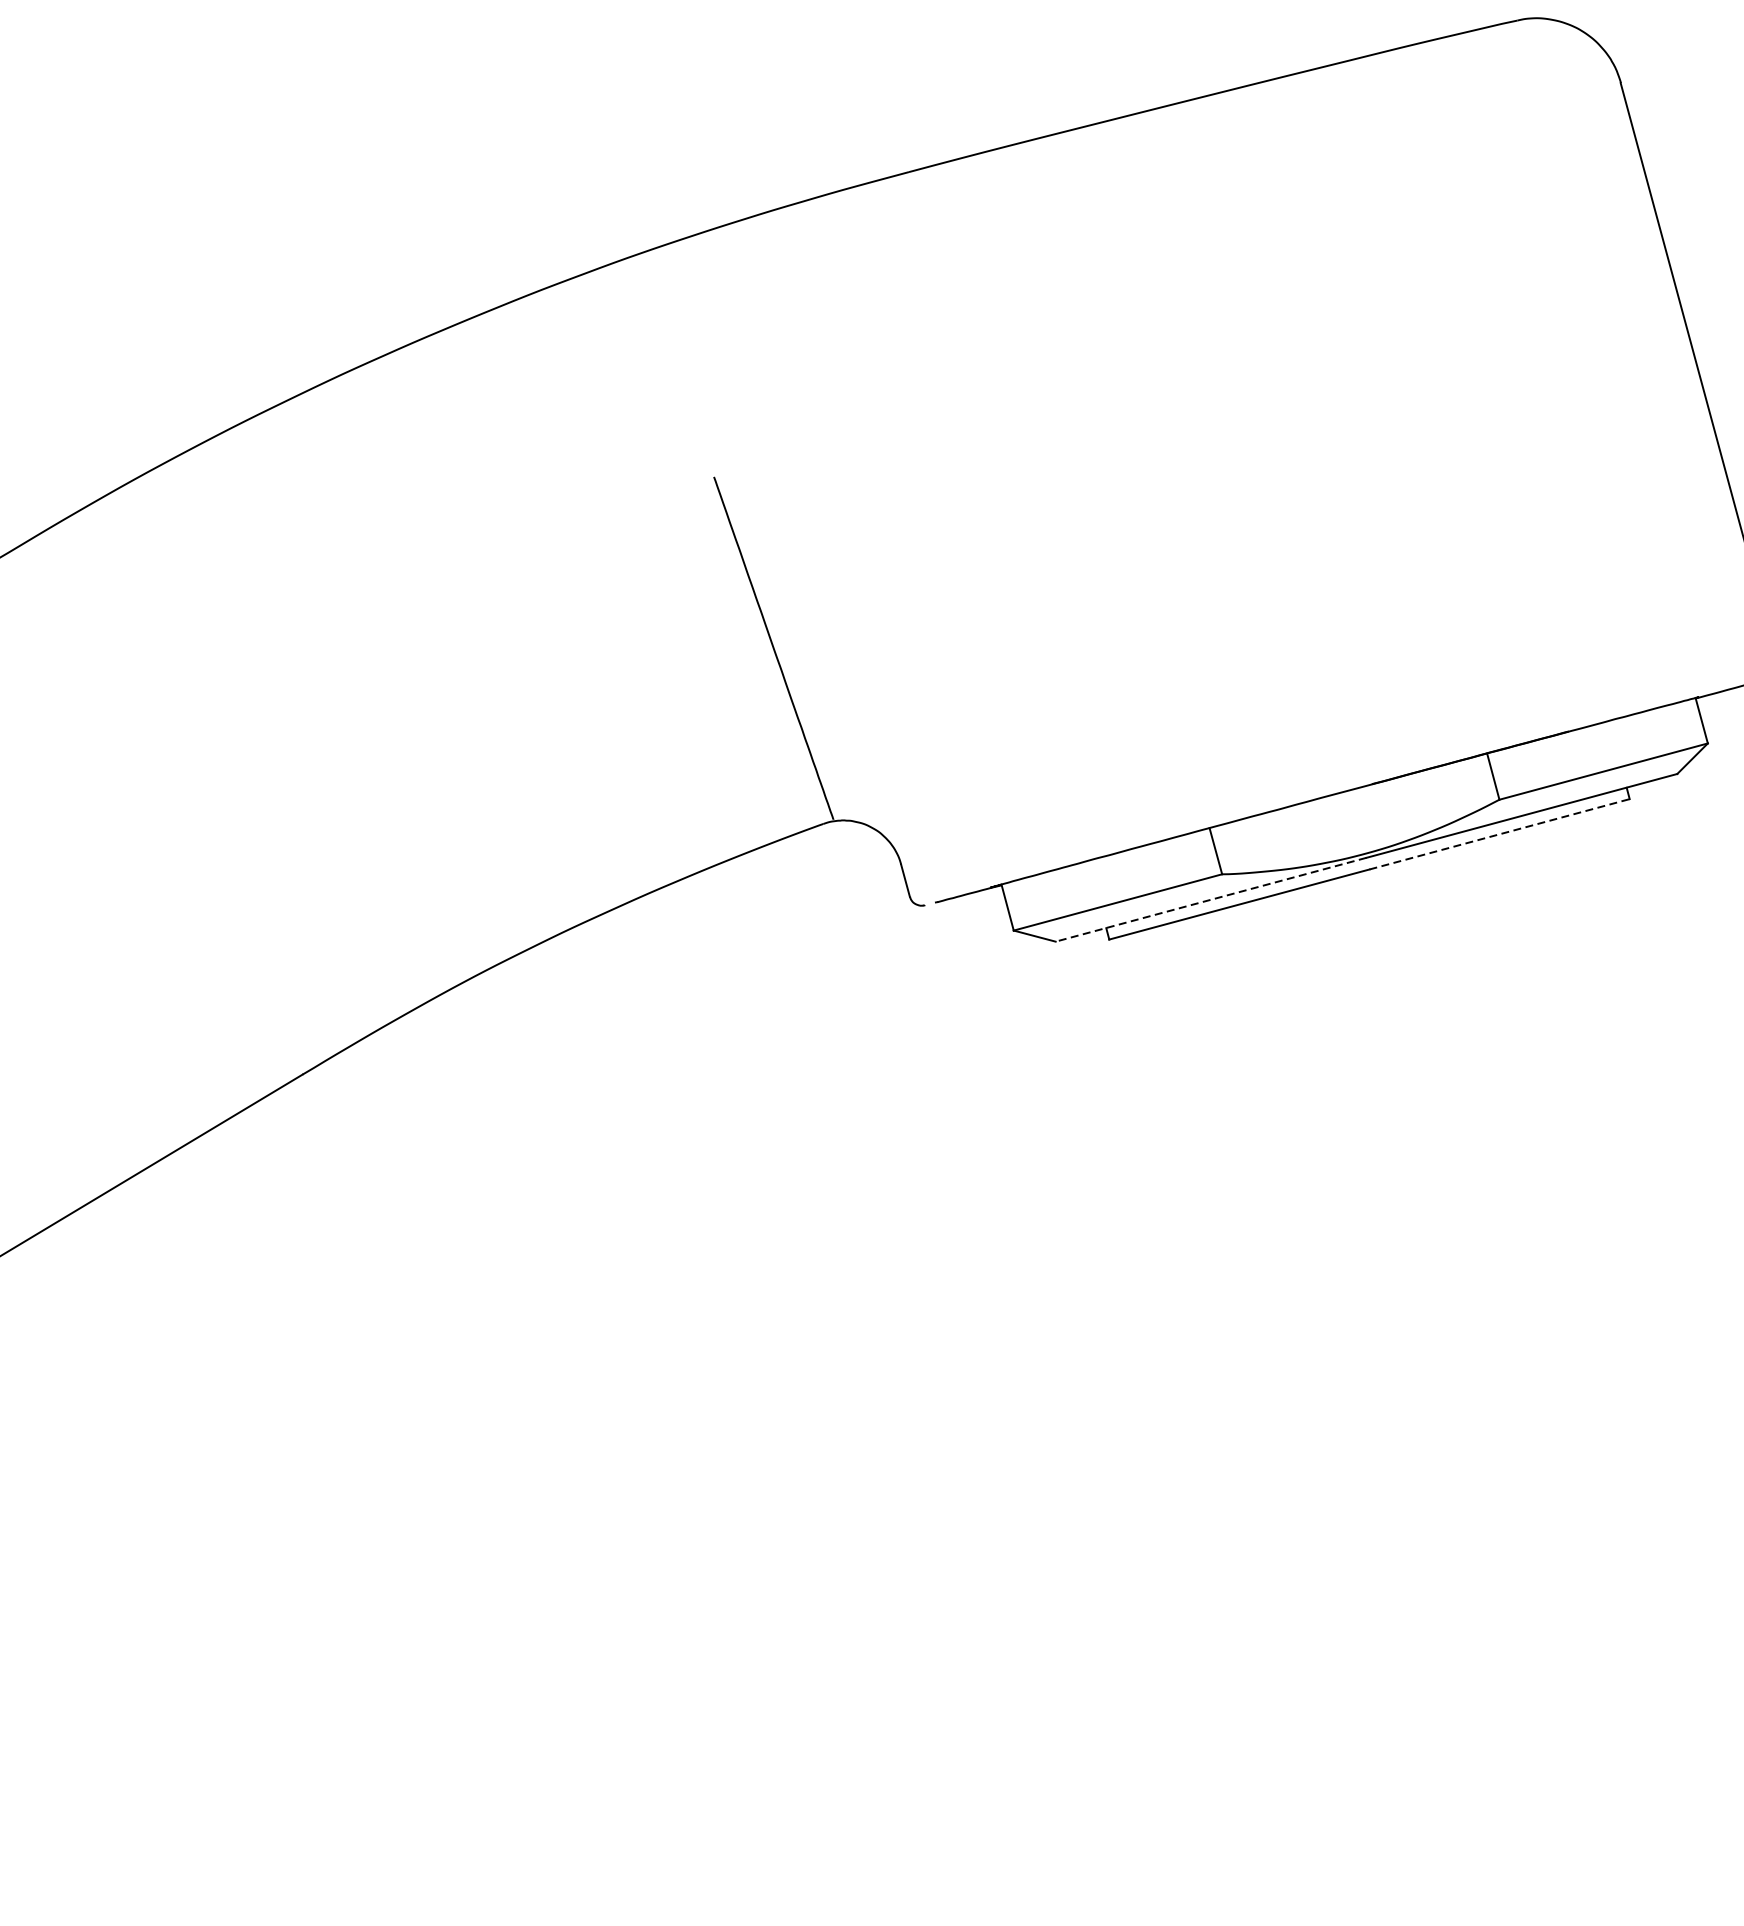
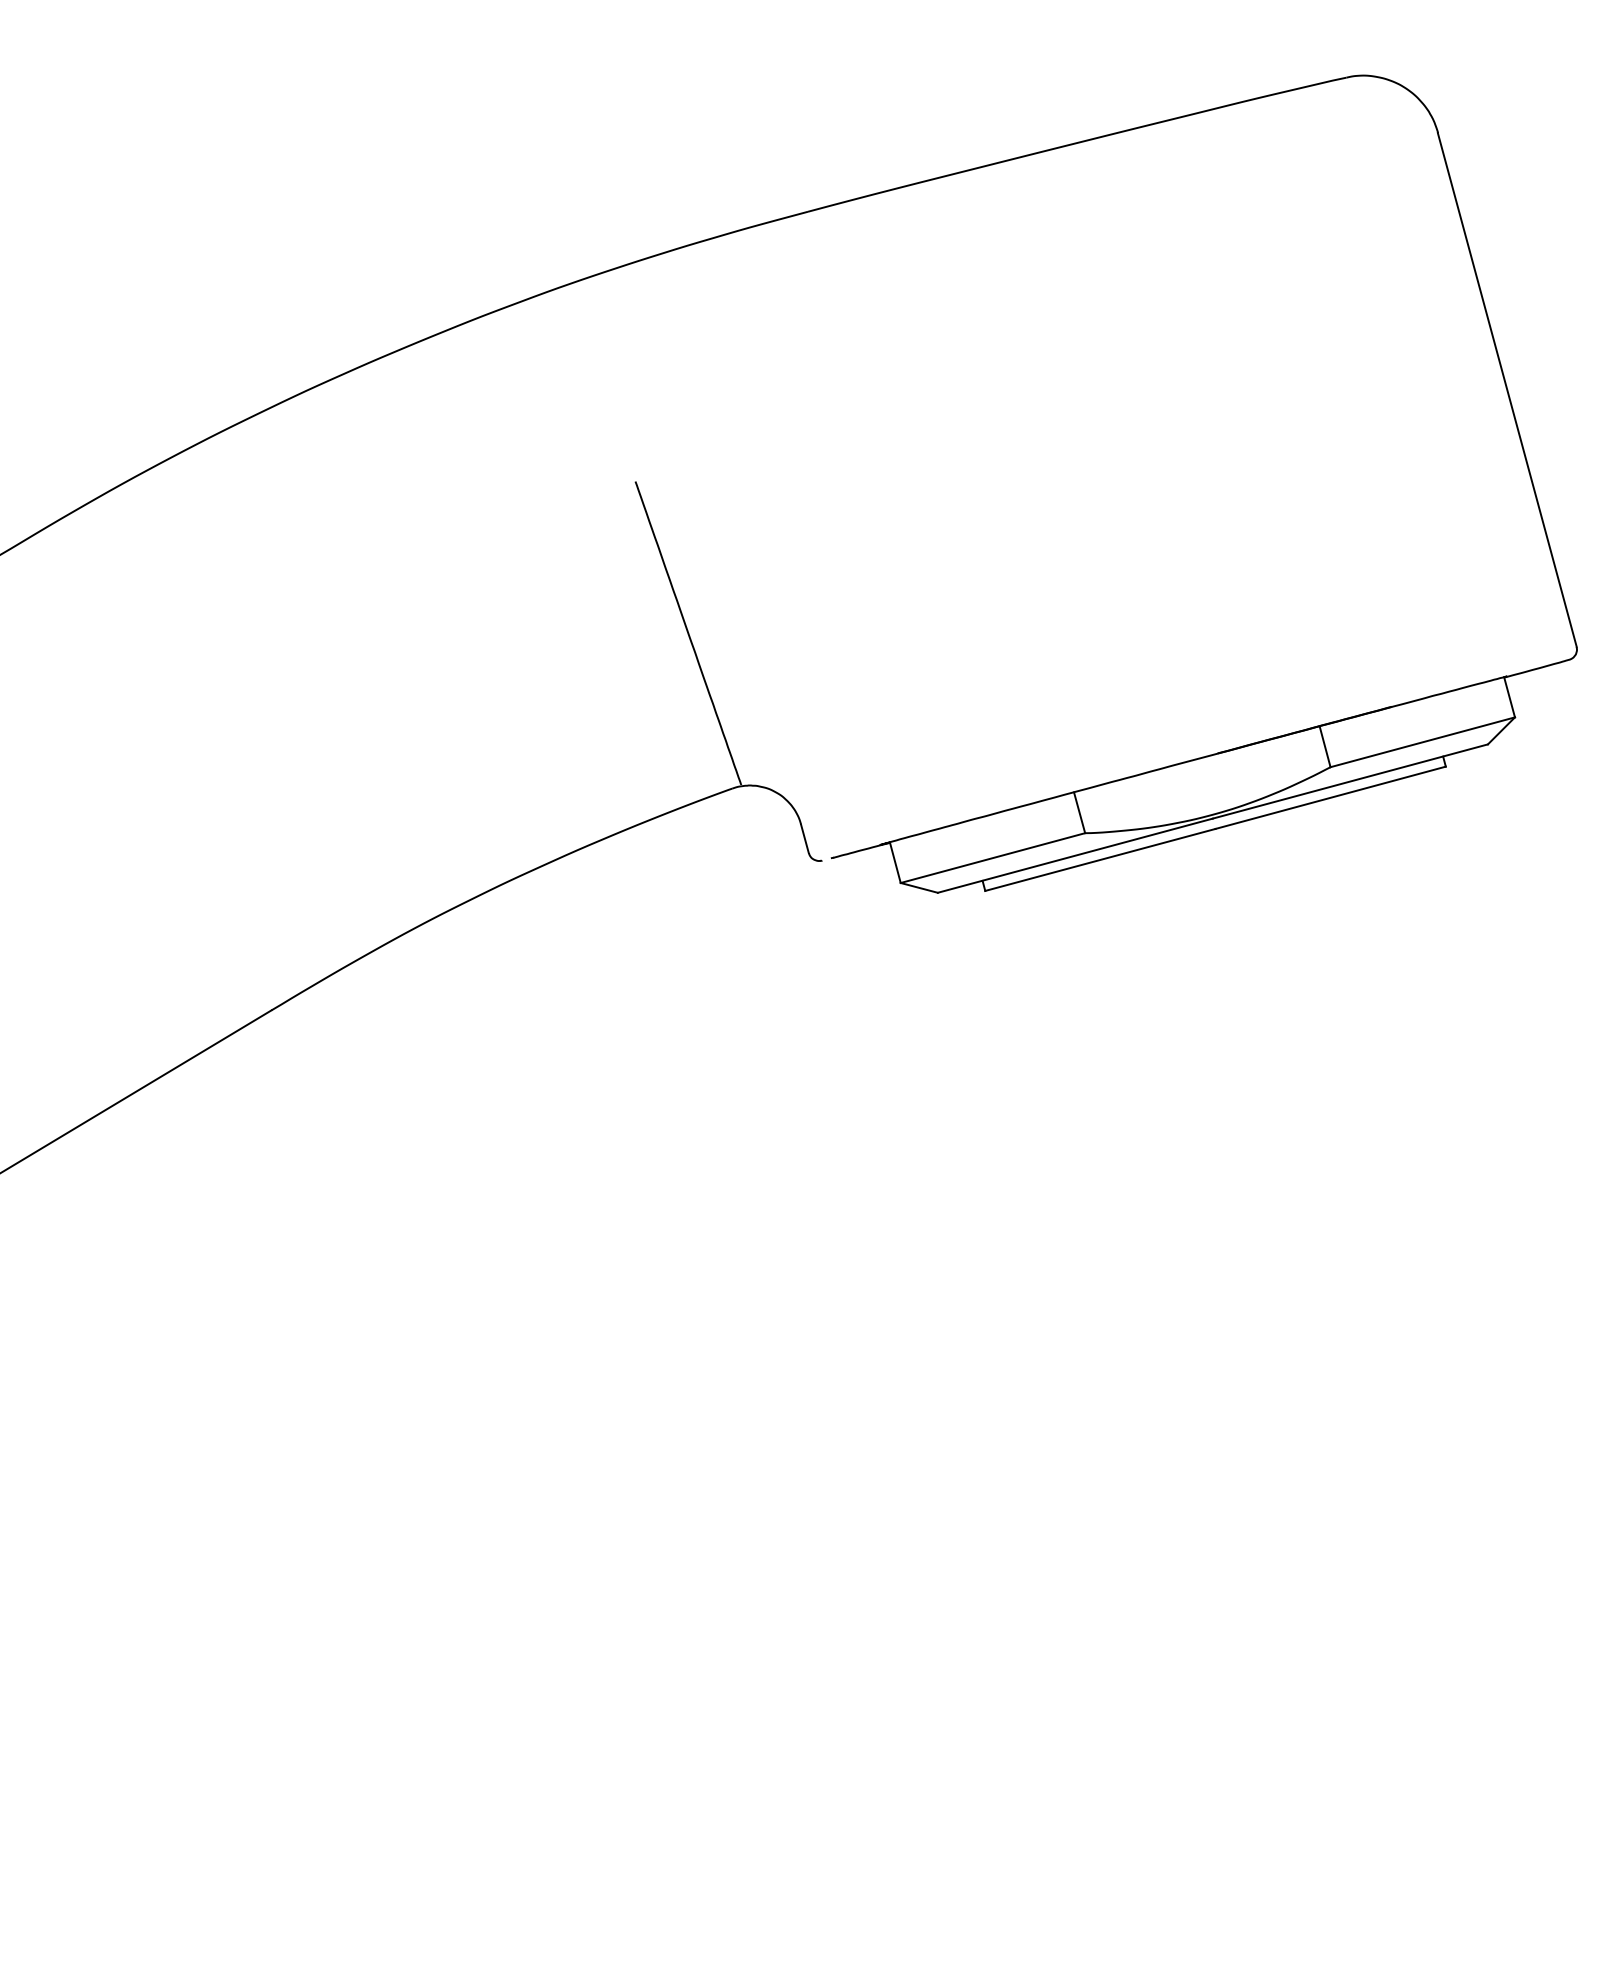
line: (1500, 833) -> (1331, 797), dashed -> solid
line: (1210, 899) -> (1074, 855), dashed -> solid

